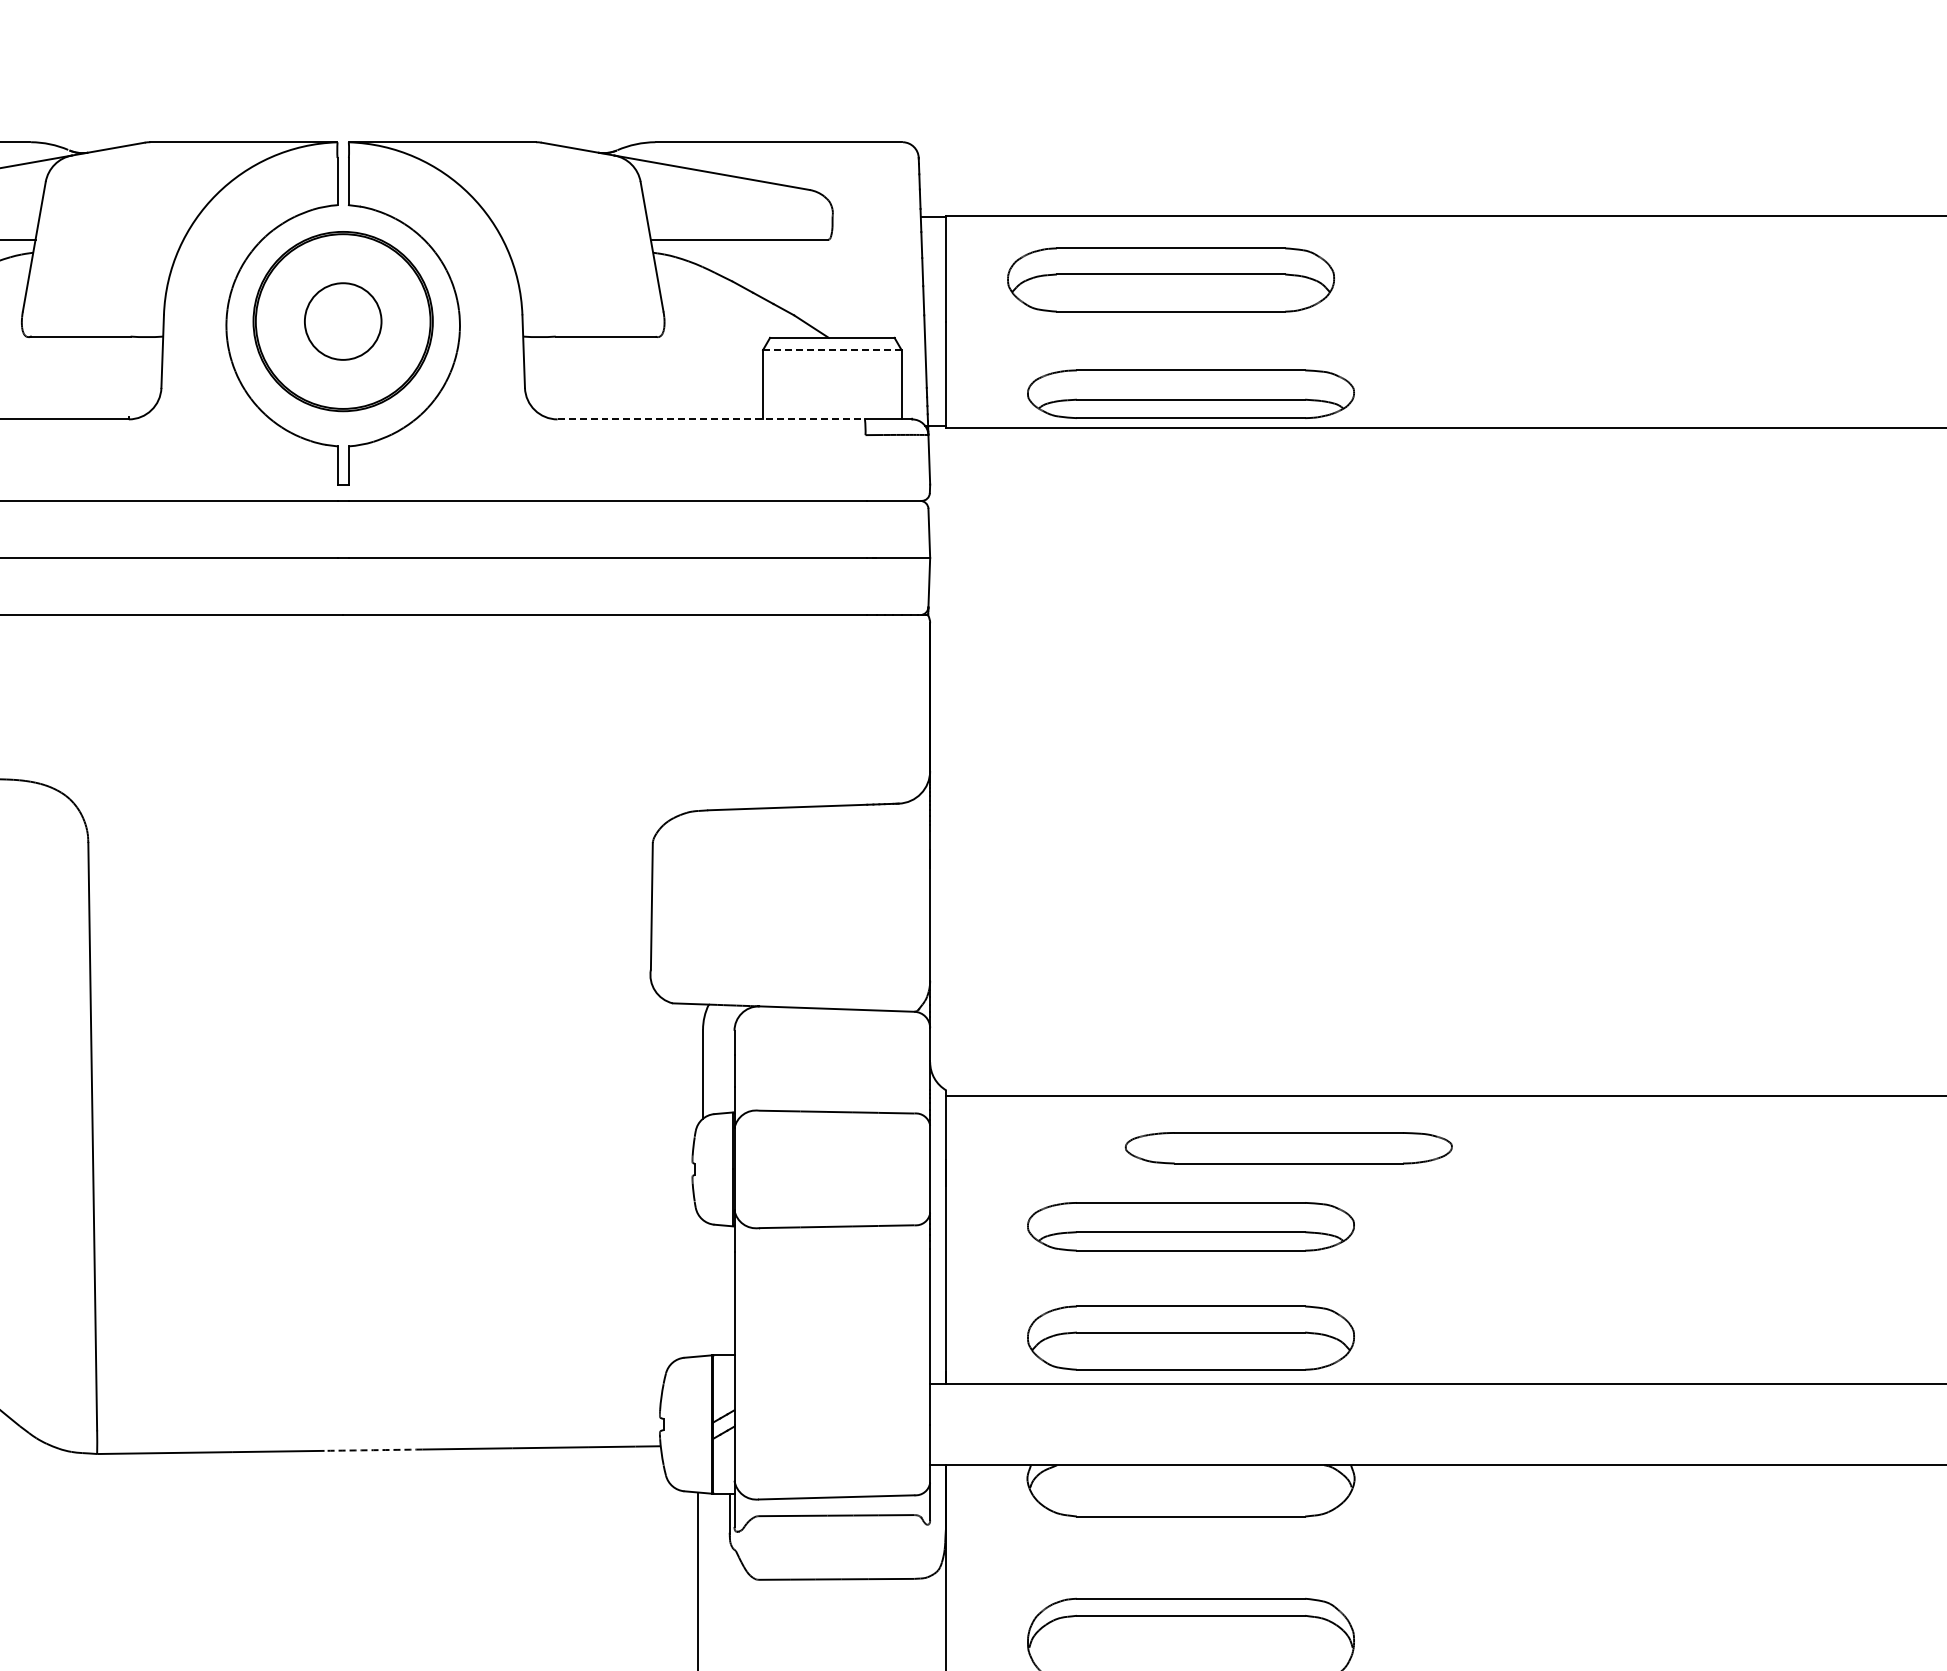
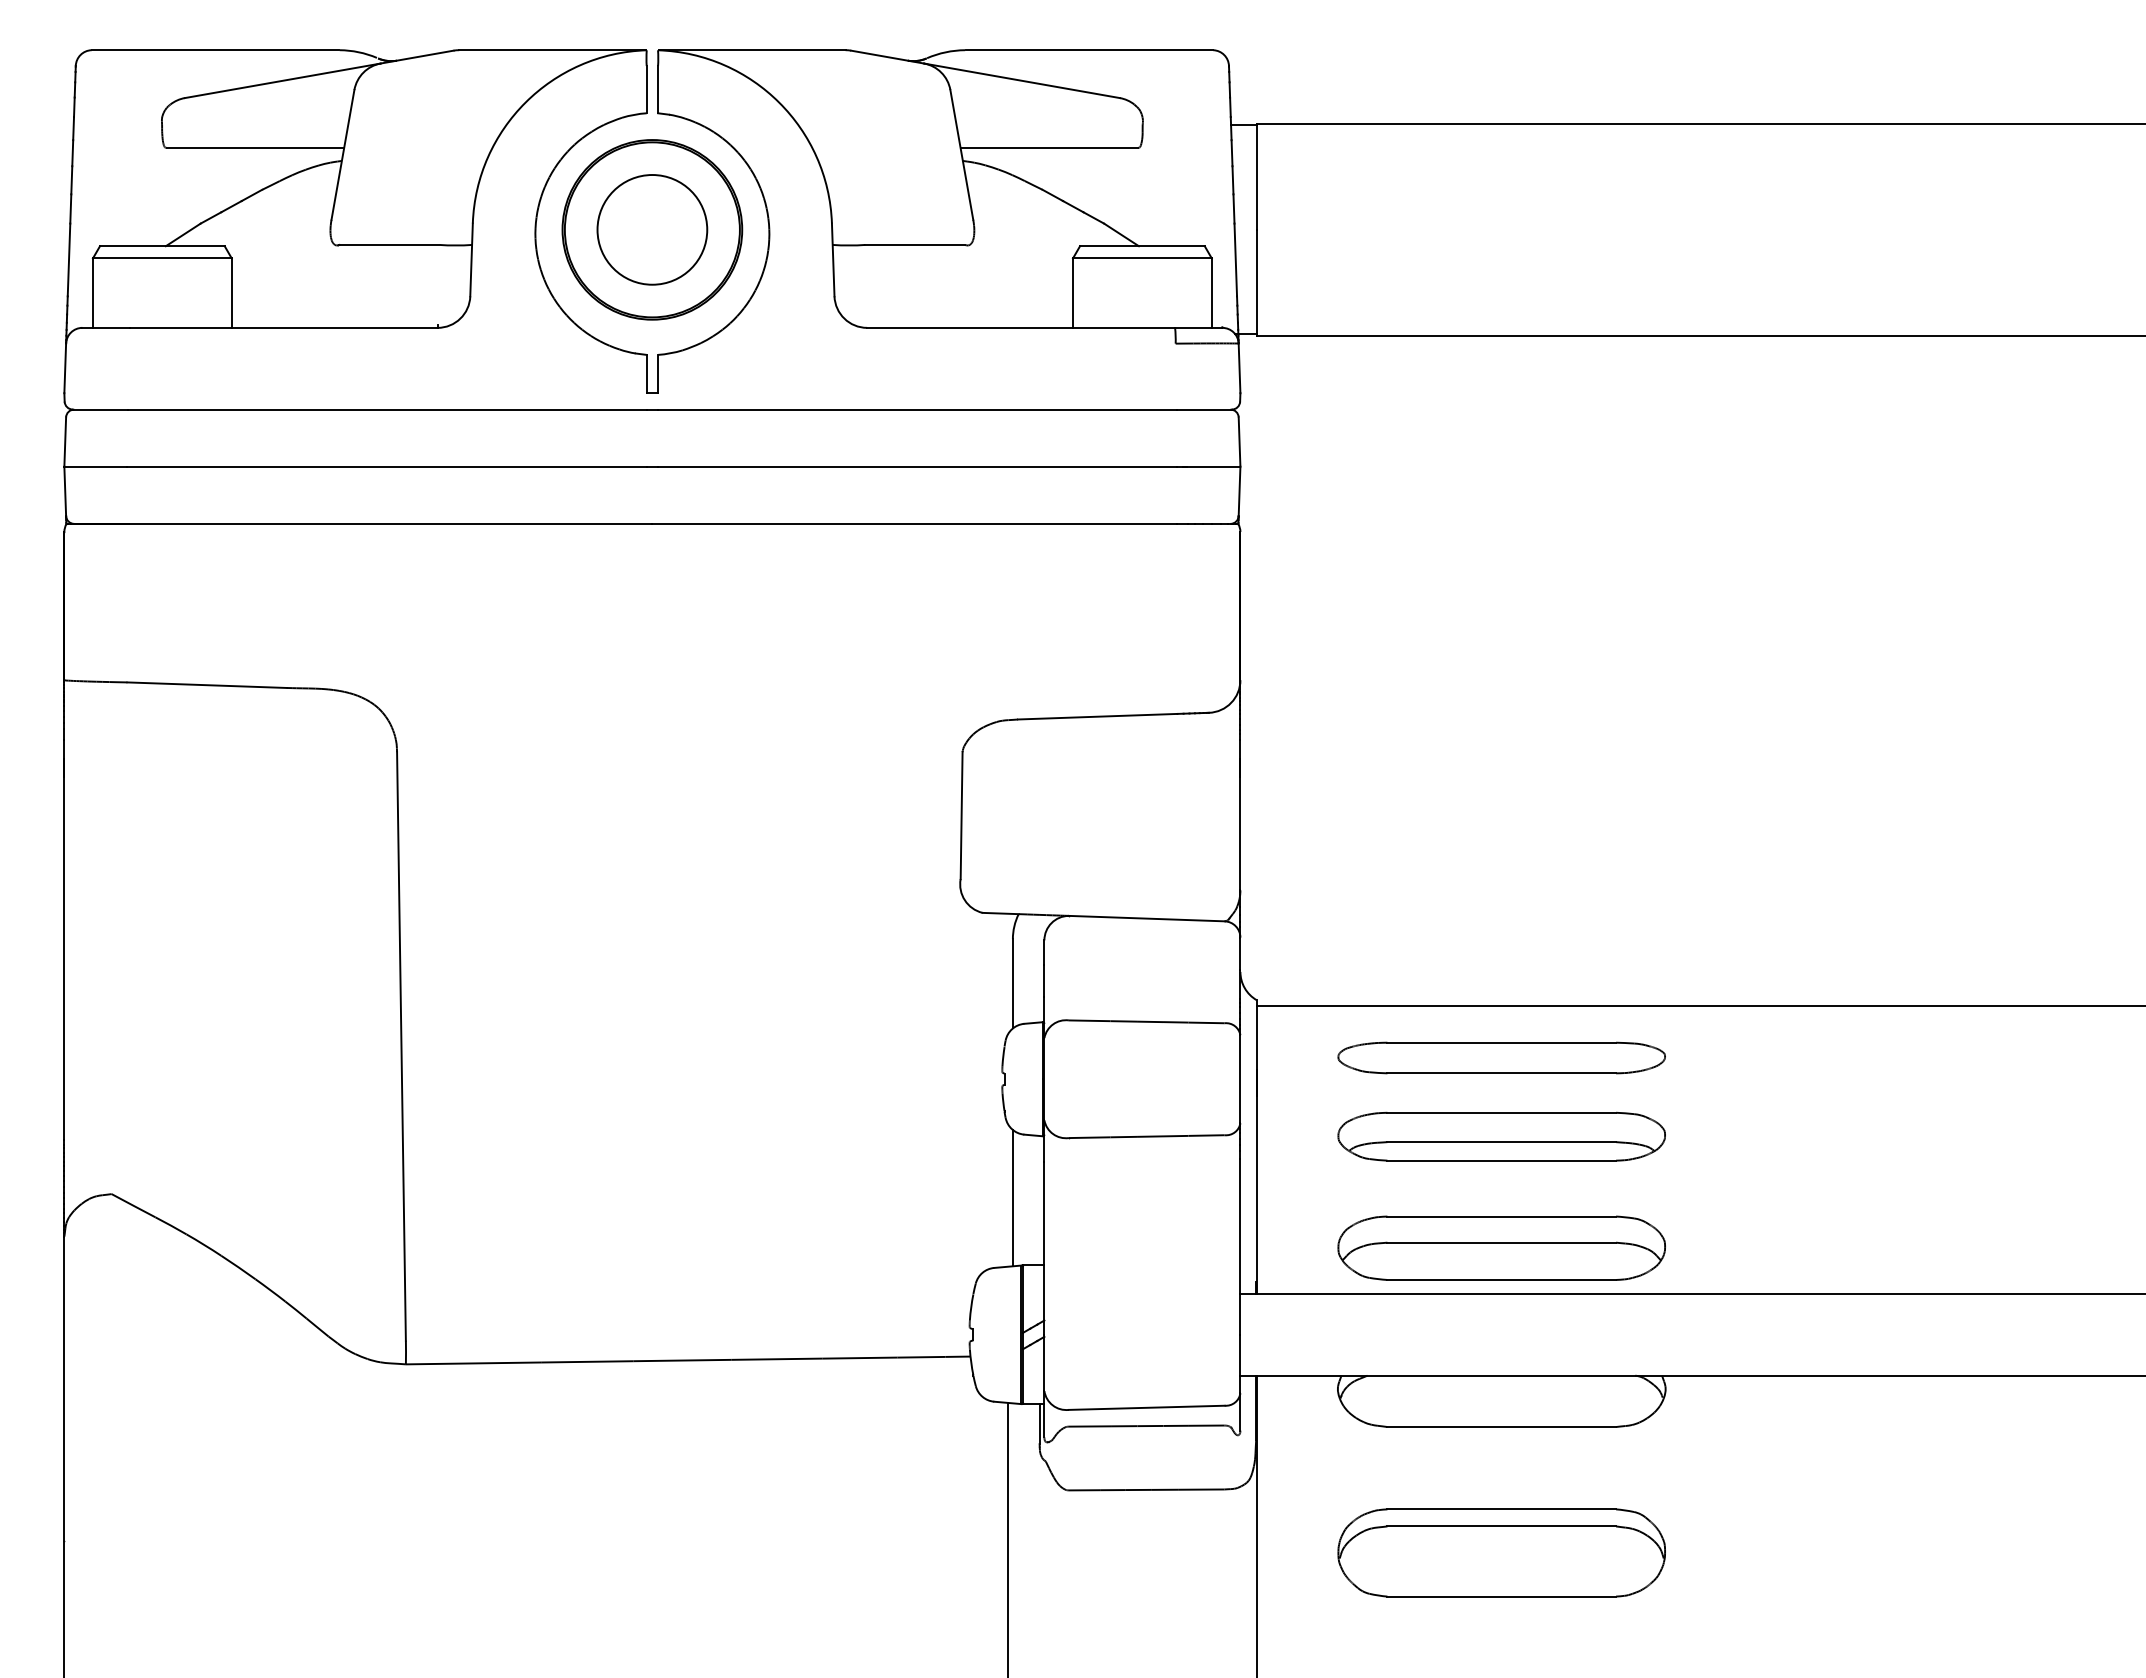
part: (1170, 279) -> (1481, 187), removed
circle: (343, 321) -> (652, 229), size x1.43
line: (831, 350) -> (1141, 258), dashed -> solid
part: (1190, 394) -> (1501, 302), removed
line: (711, 419) -> (1021, 327), dashed -> solid
part: (1288, 1147) -> (1501, 1057), moved
line: (702, 1287) -> (1012, 1197), added
arc: (373, 1450) -> (682, 1360), dashed -> solid

